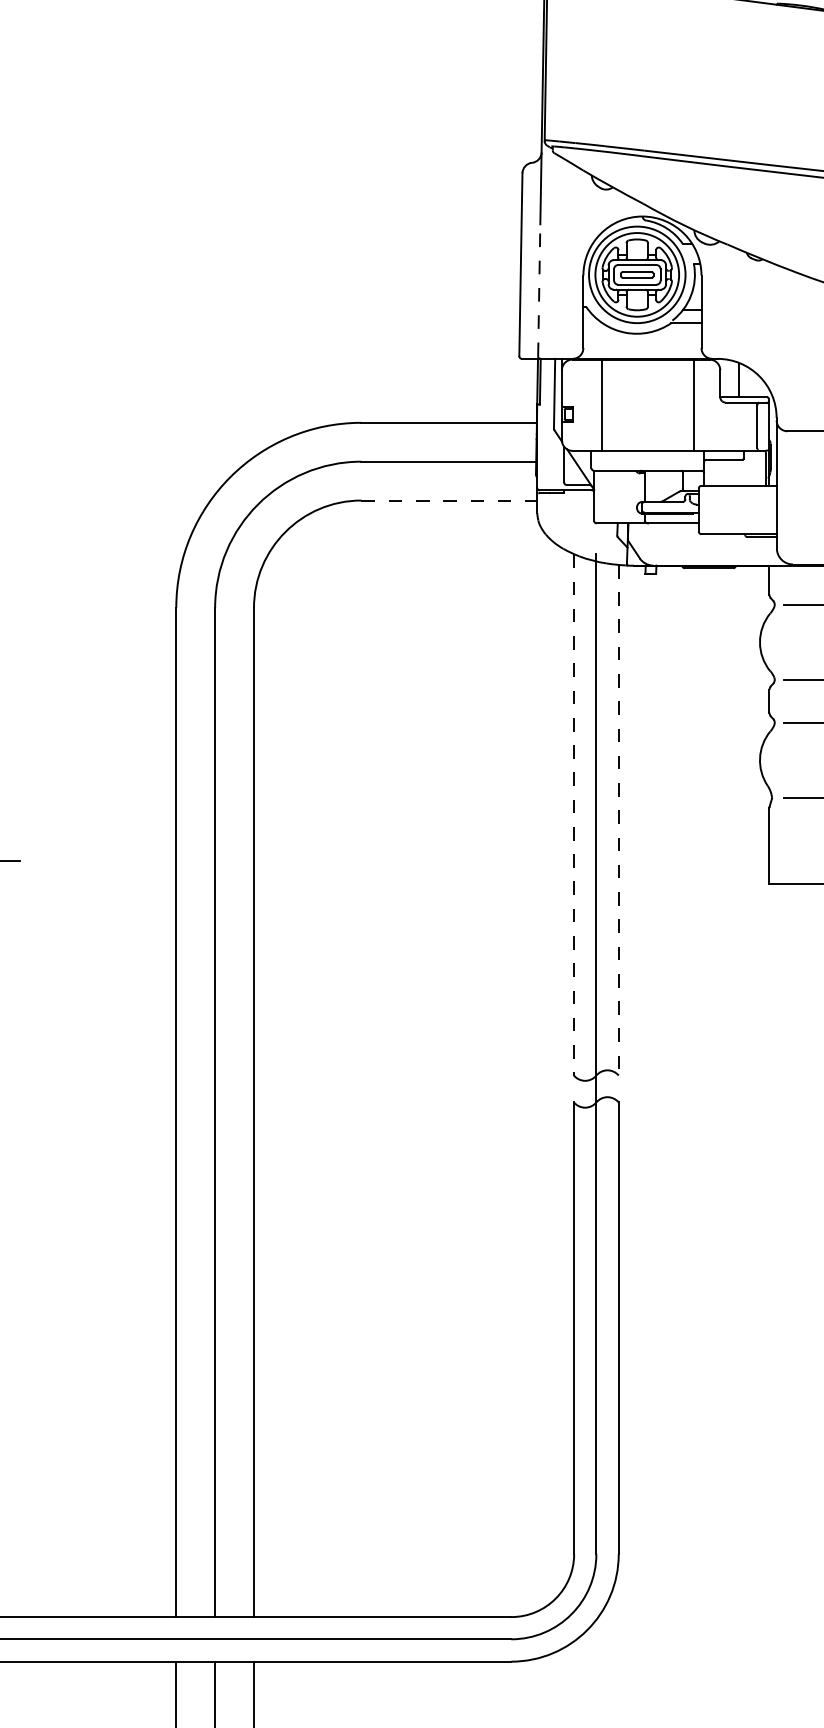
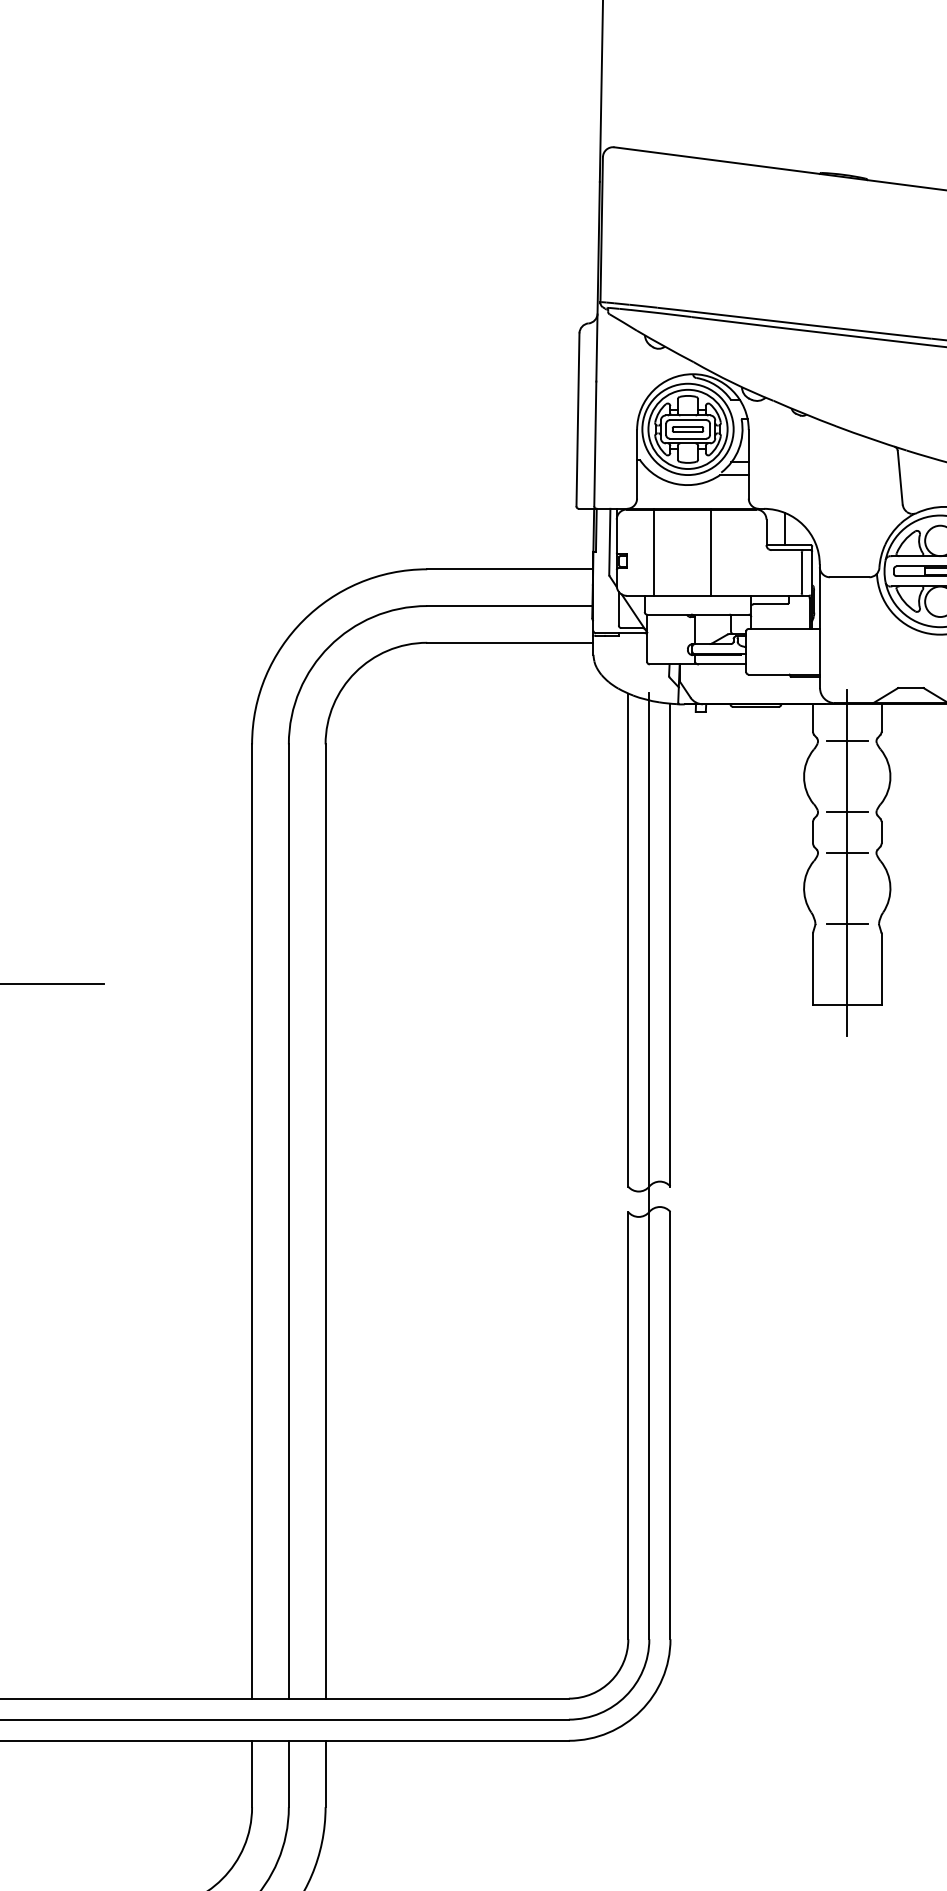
line: (539, 289) -> (595, 443), dashed -> solid
line: (693, 403) -> (710, 551), moved
line: (449, 500) -> (510, 642), dashed -> solid
line: (805, 732) -> (847, 862), added
line: (574, 815) -> (628, 940), dashed -> solid
line: (618, 820) -> (670, 945), dashed -> solid

